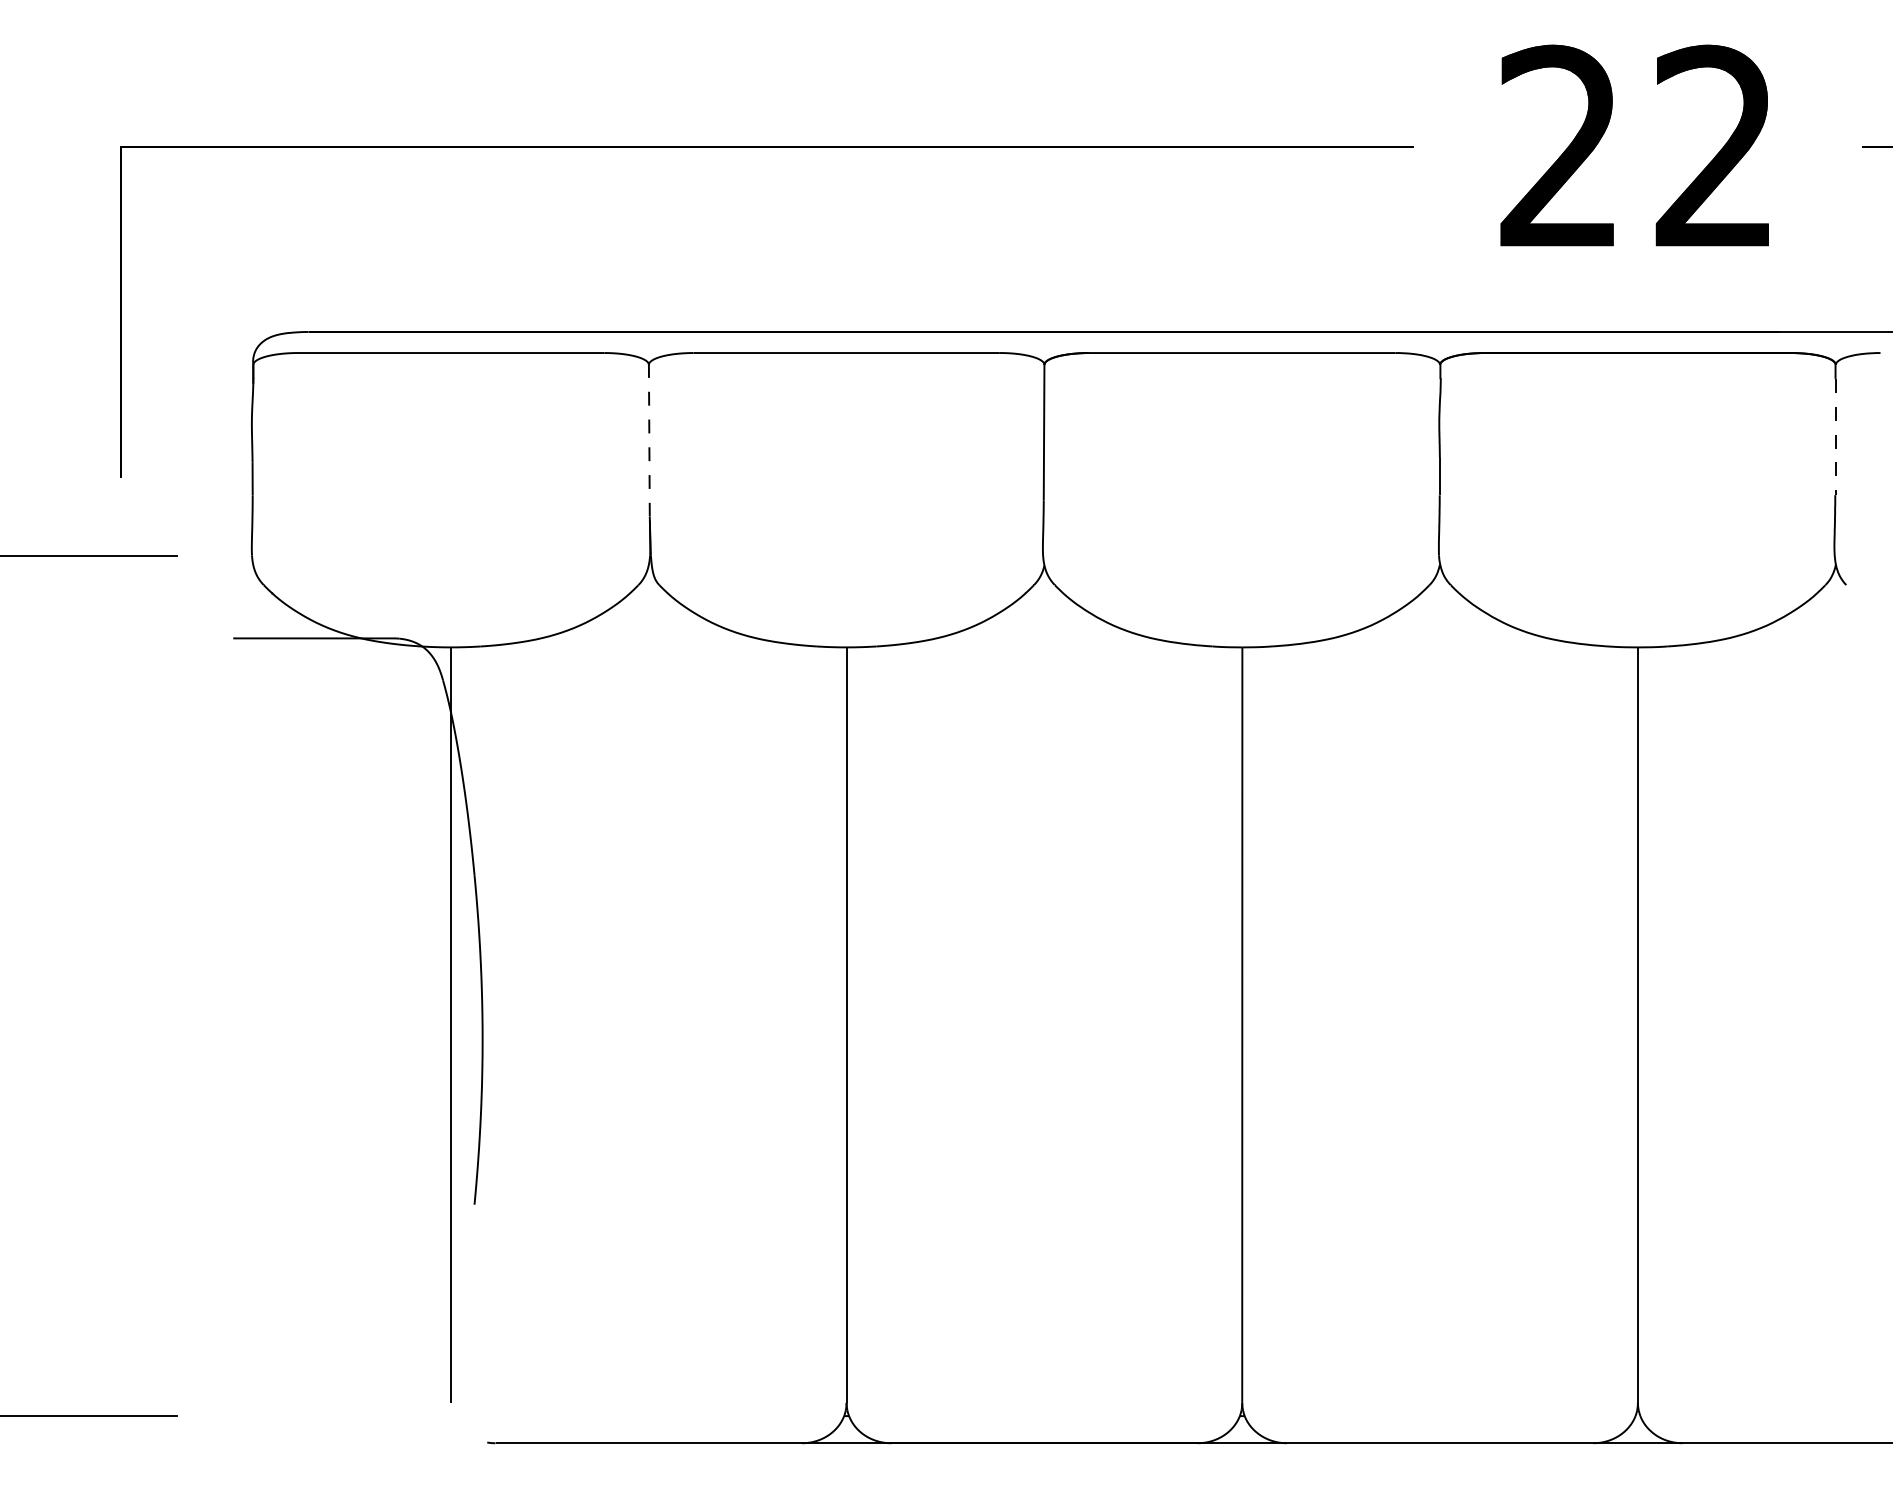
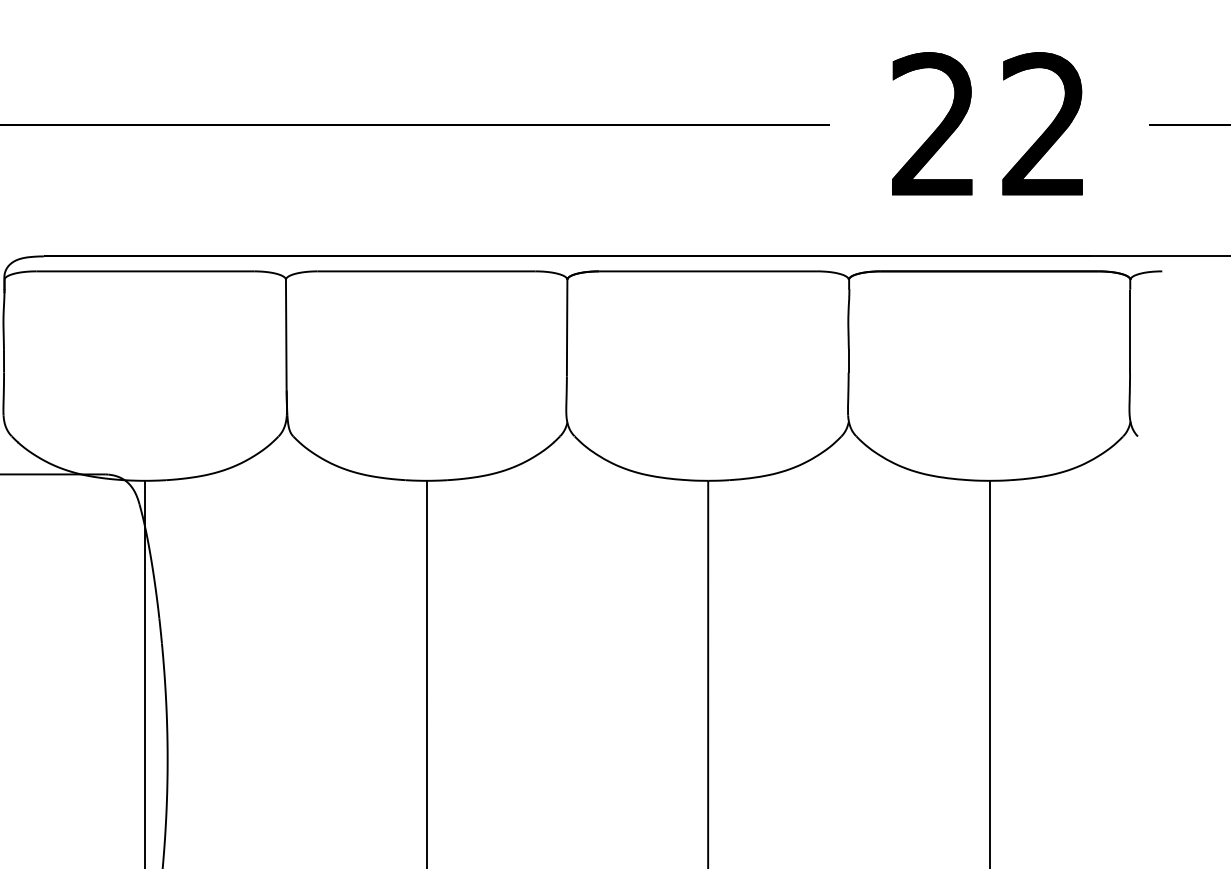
line: (1835, 437) -> (1130, 331), dashed -> solid
line: (649, 441) -> (286, 334), dashed -> solid

